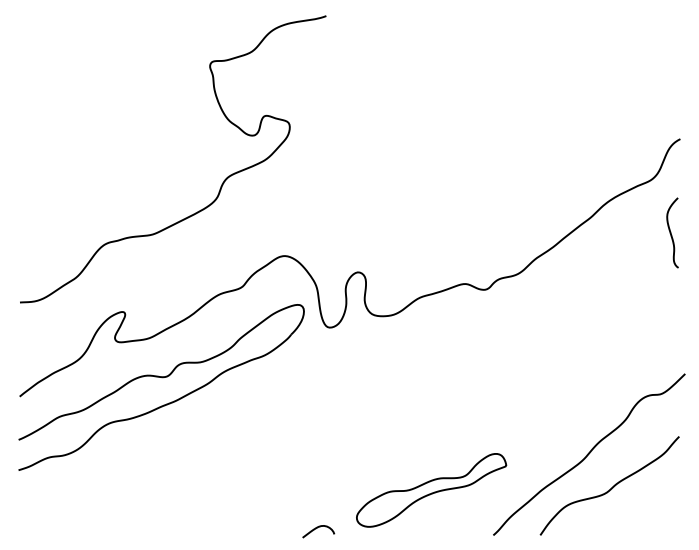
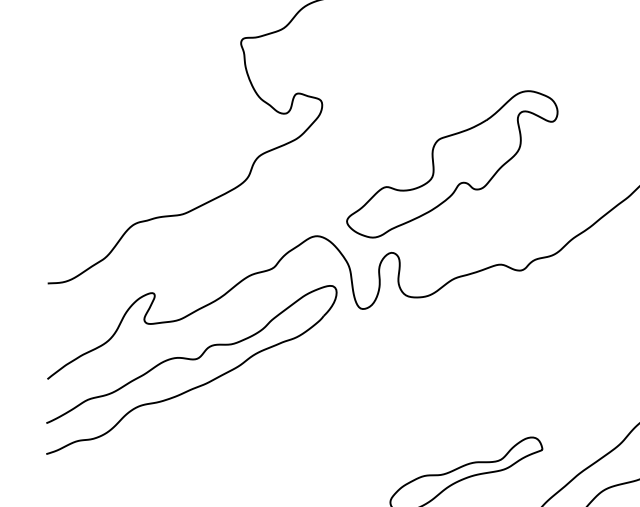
part: (417, 185) -> (452, 164), added

